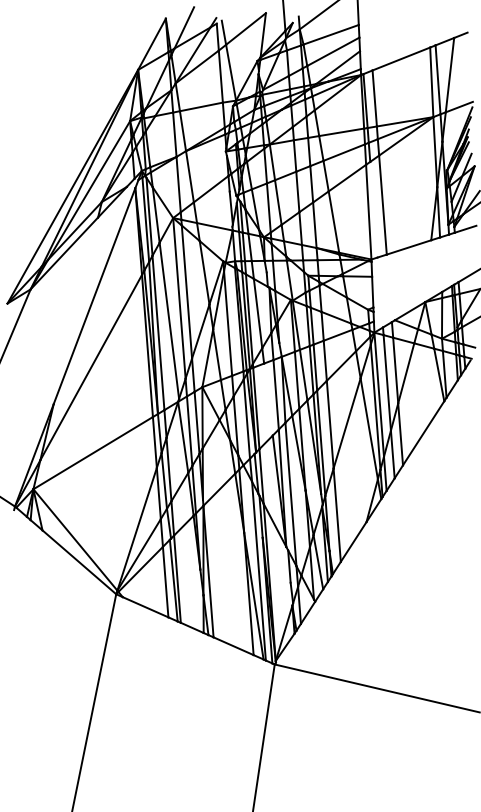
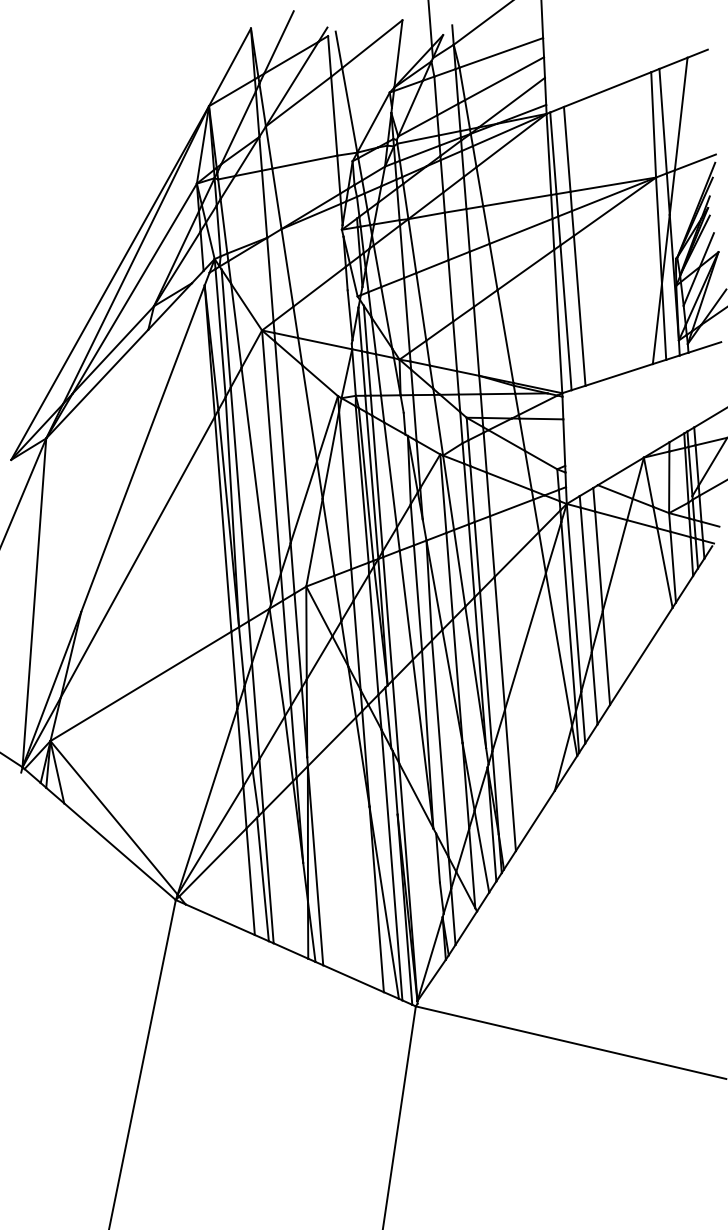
line: (373, 209) -> (565, 317), added
line: (22, 397) -> (33, 602), added
line: (268, 399) -> (406, 605), added

